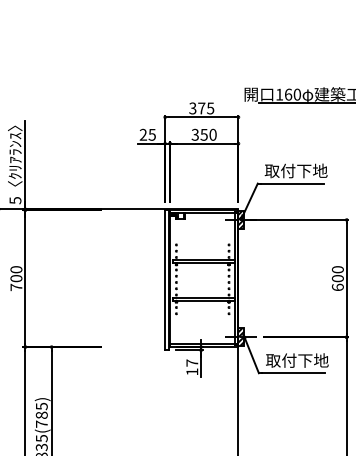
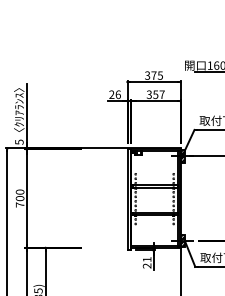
text: (151, 134) -> (117, 94), 25 -> 26
text: (212, 134) -> (161, 94), 350 -> 357
text: (192, 367) -> (147, 262), 17 -> 21

